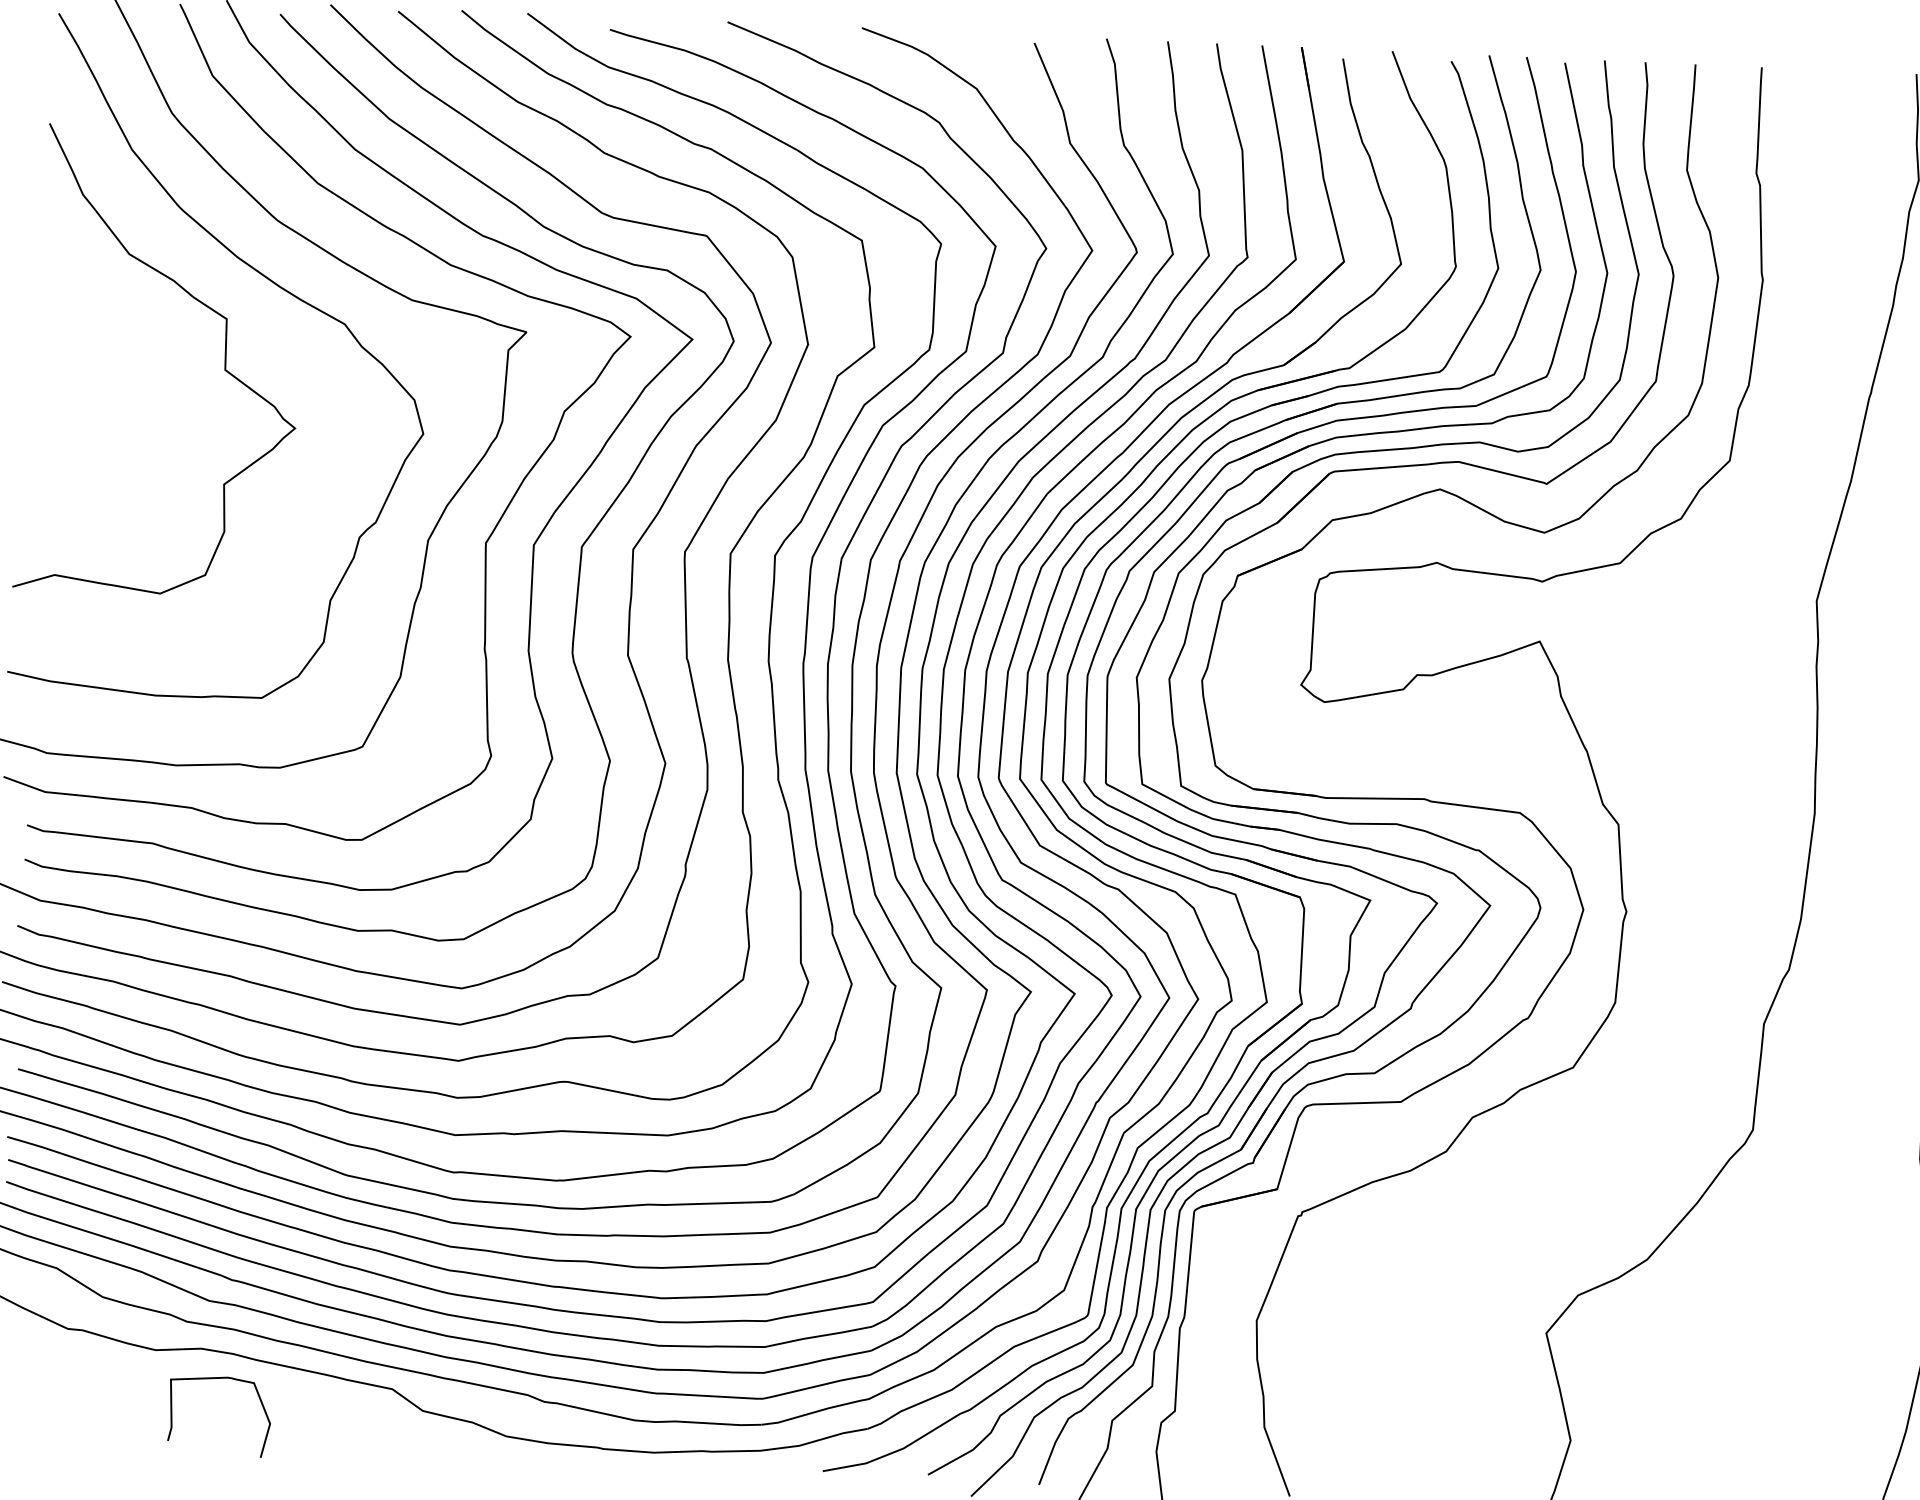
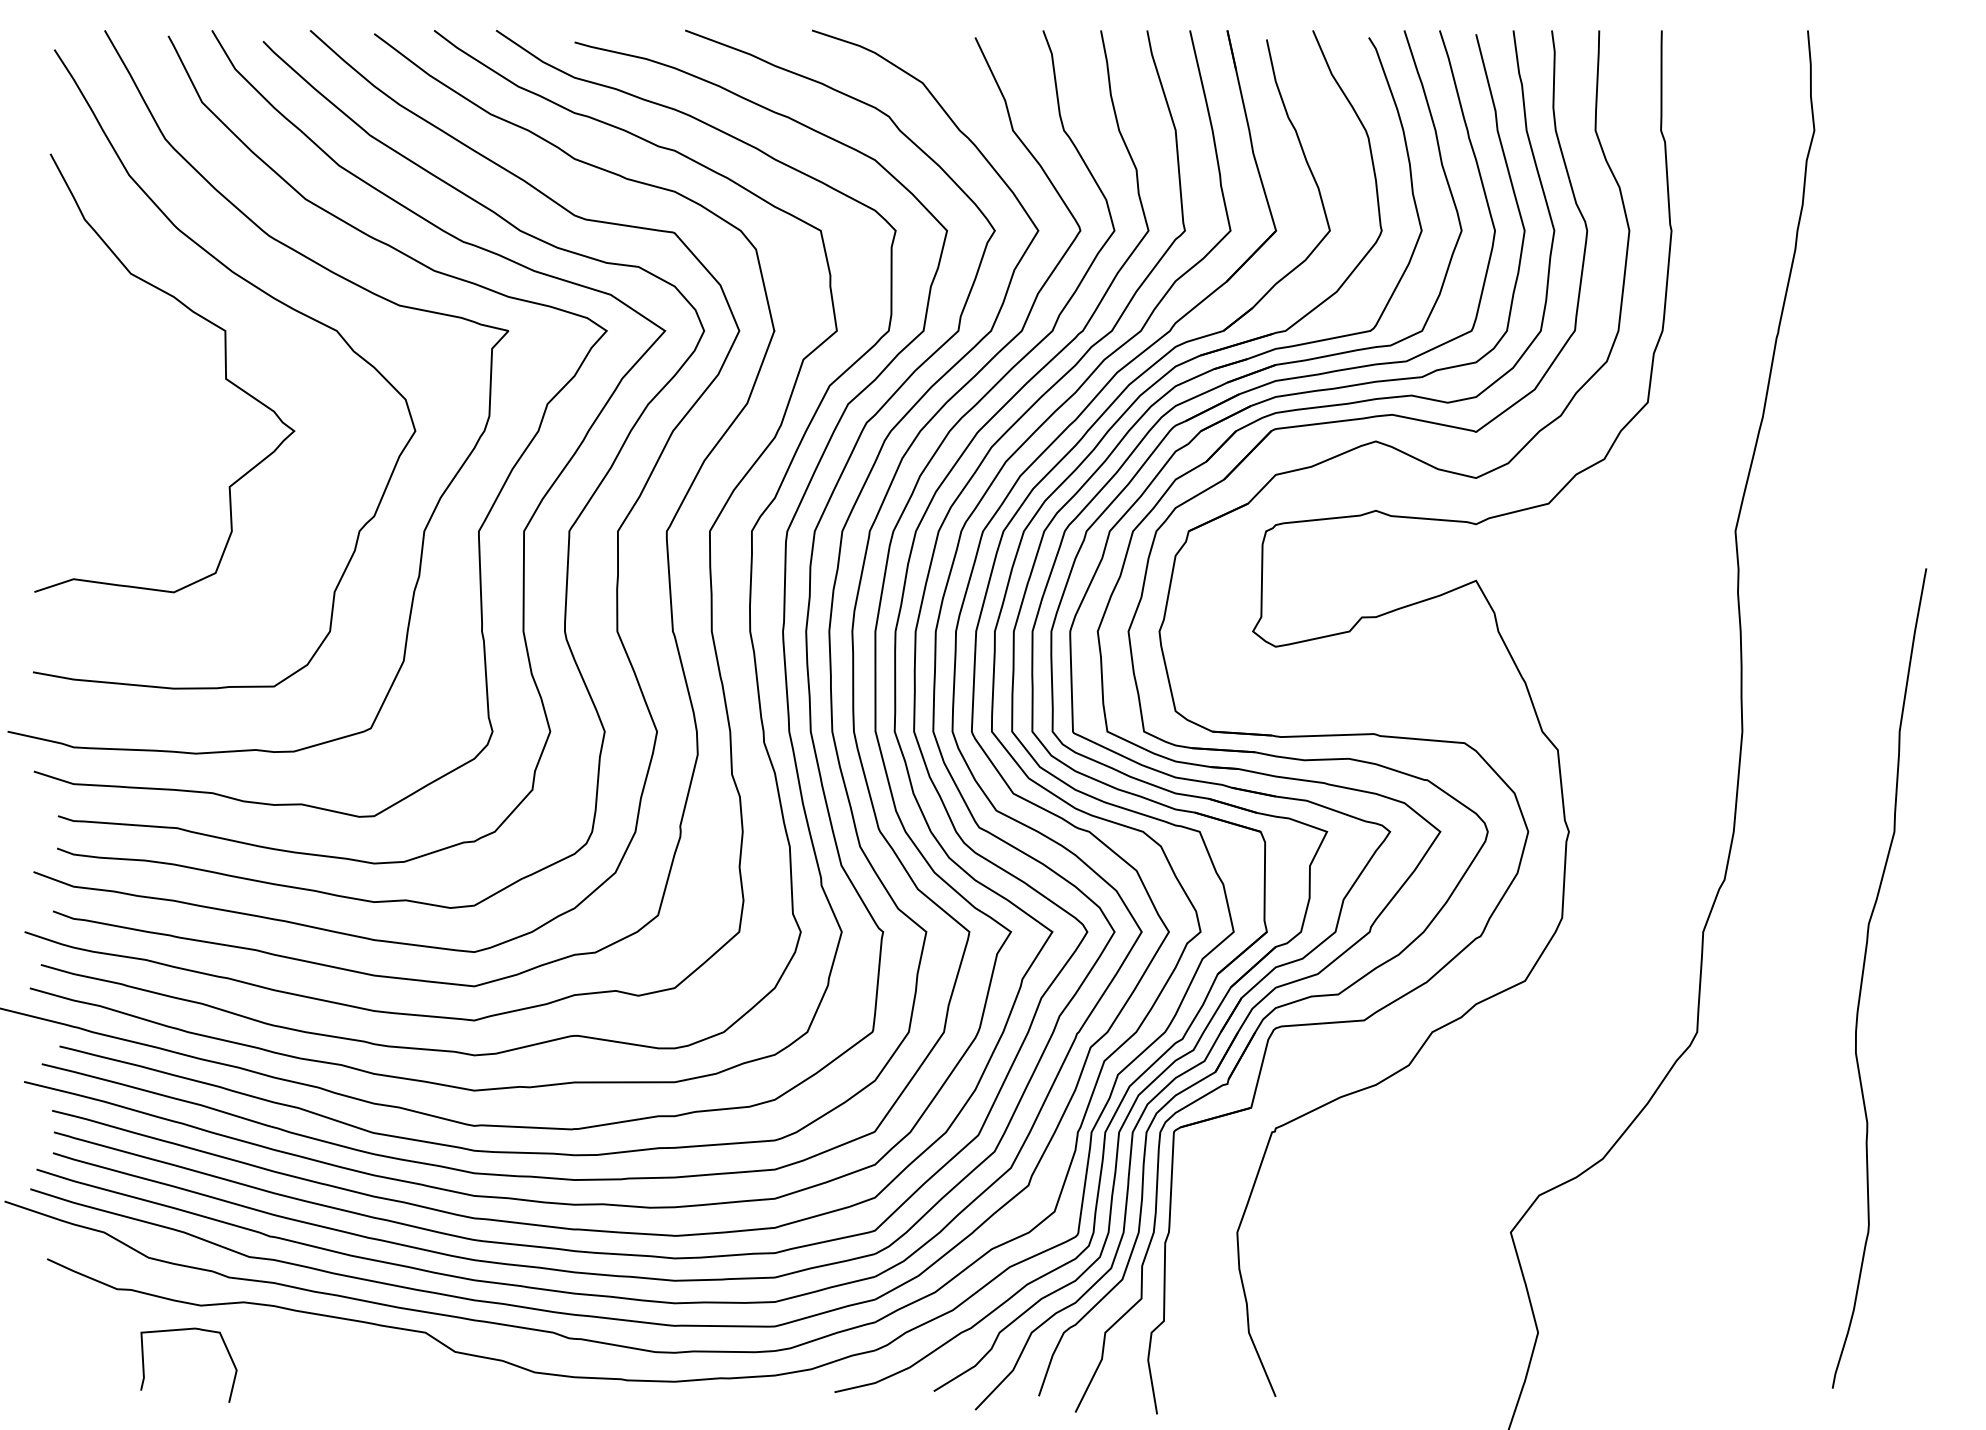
curve: (218, 1379) -> (186, 1330), moved

